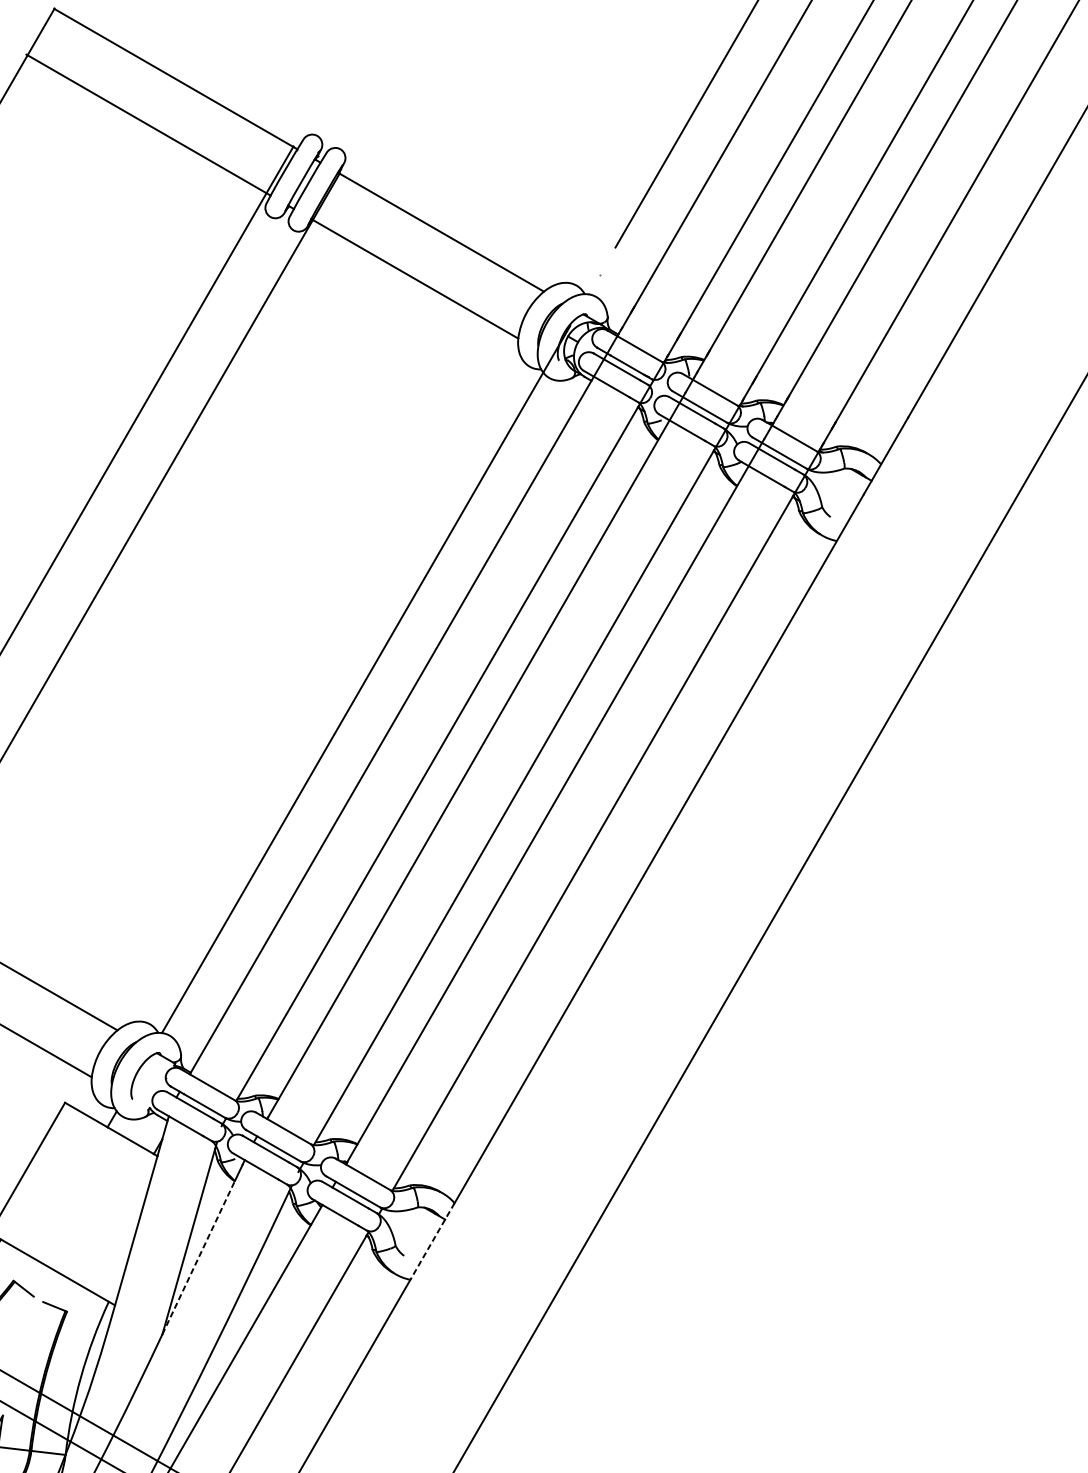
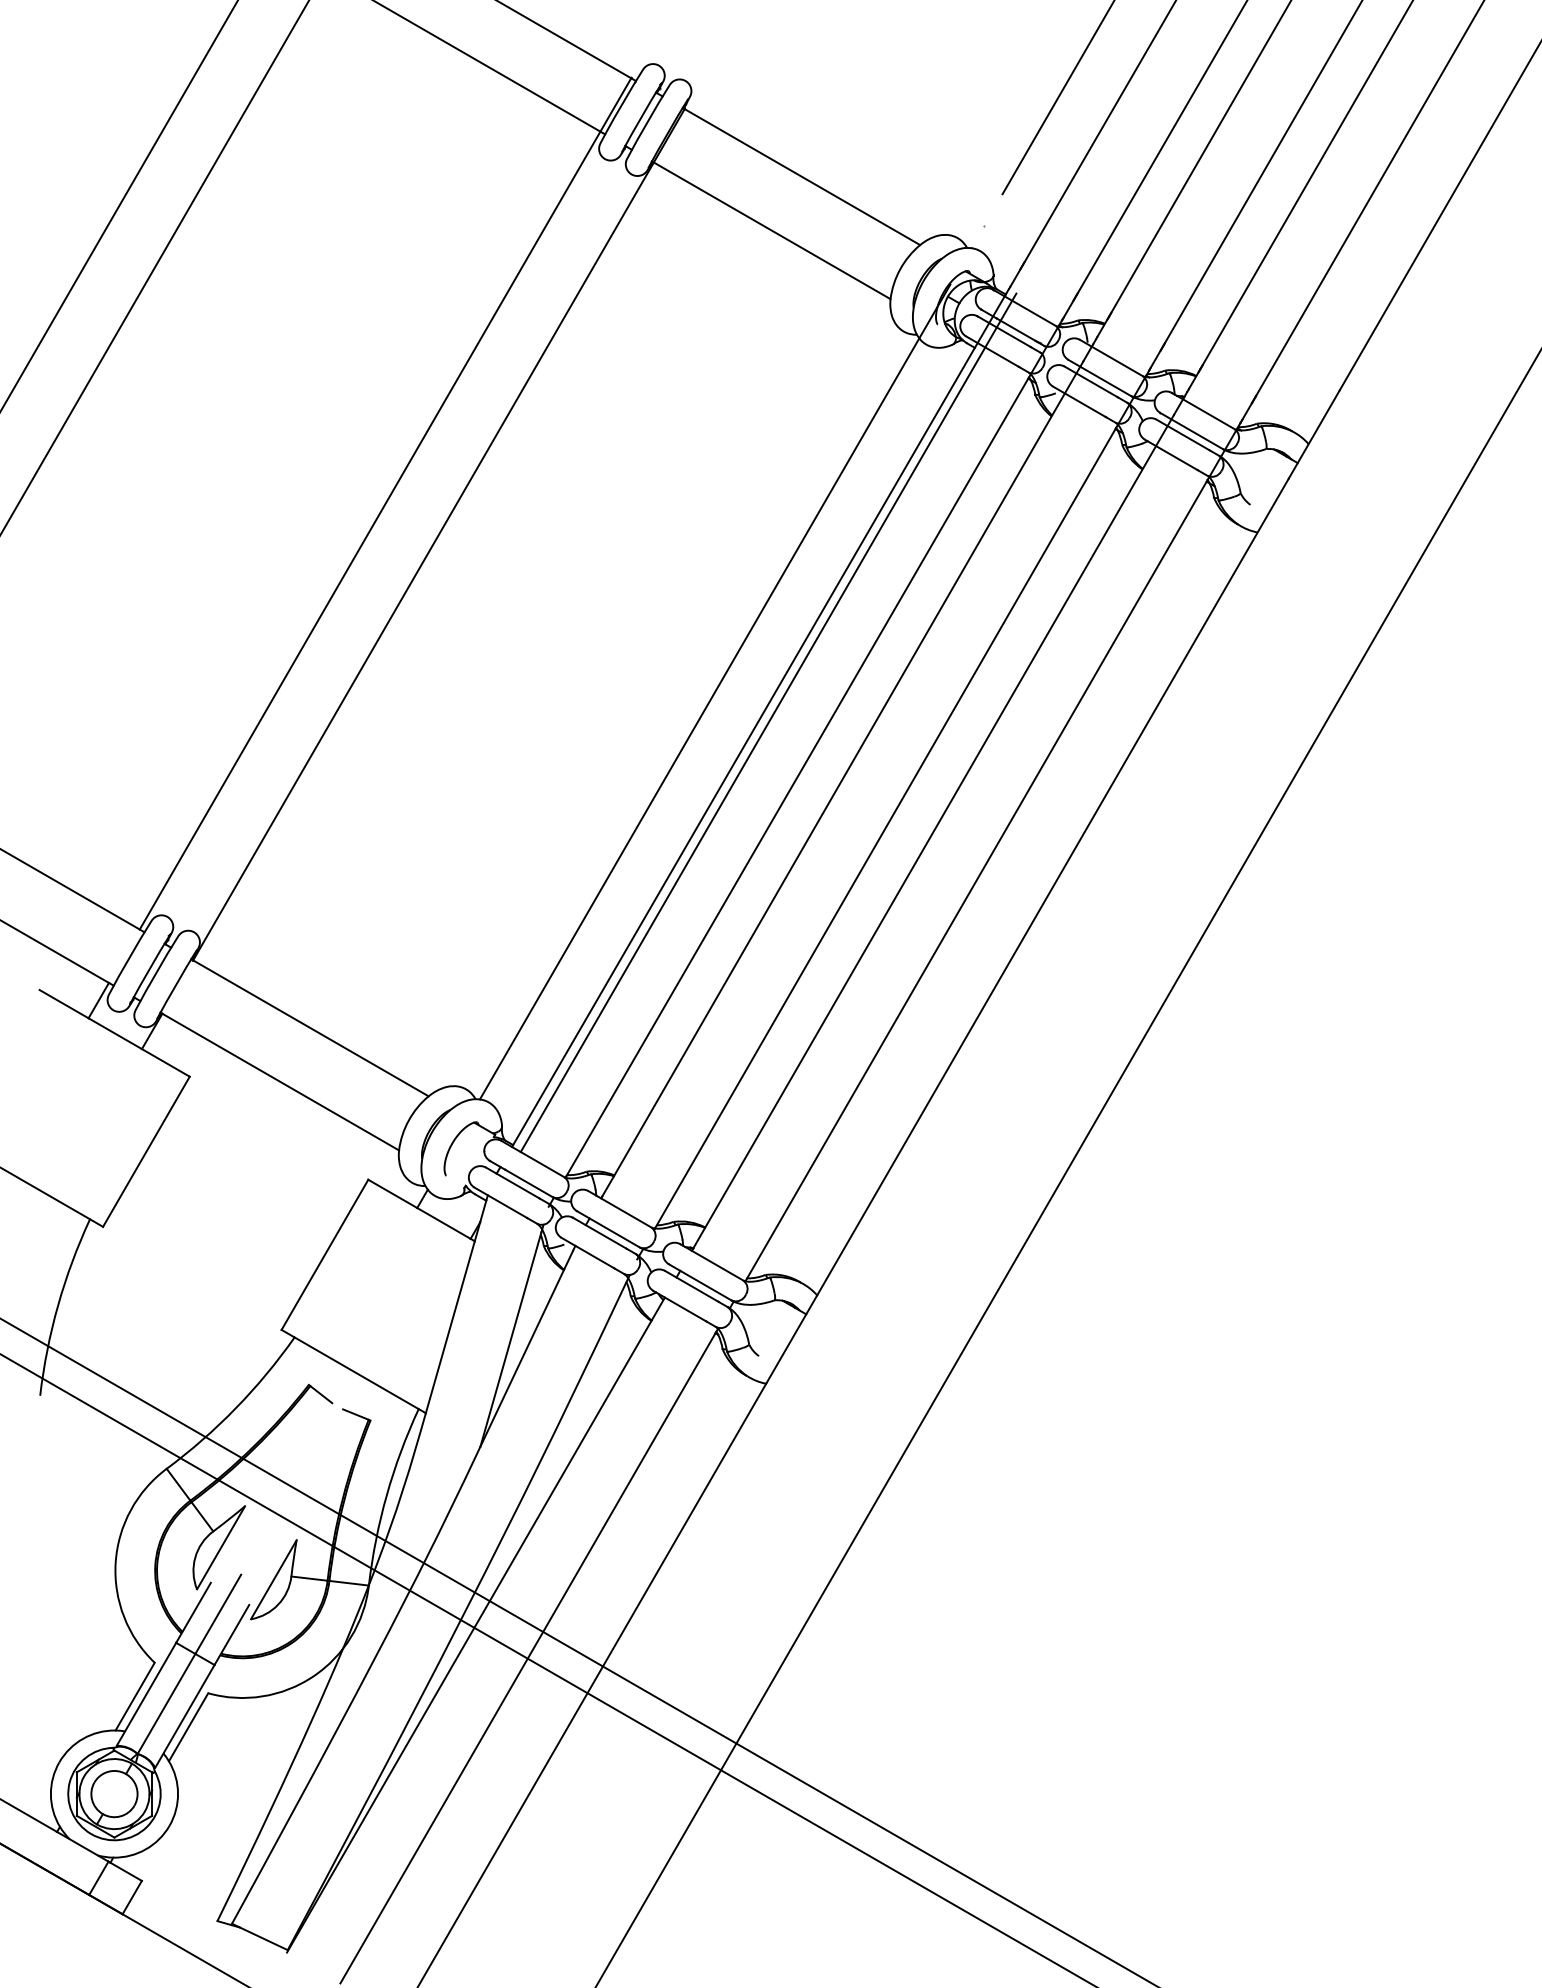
line: (412, 705) -> (768, 722), added
line: (432, 1241) -> (791, 1339), dashed -> solid
line: (198, 1257) -> (522, 1358), dashed -> solid

